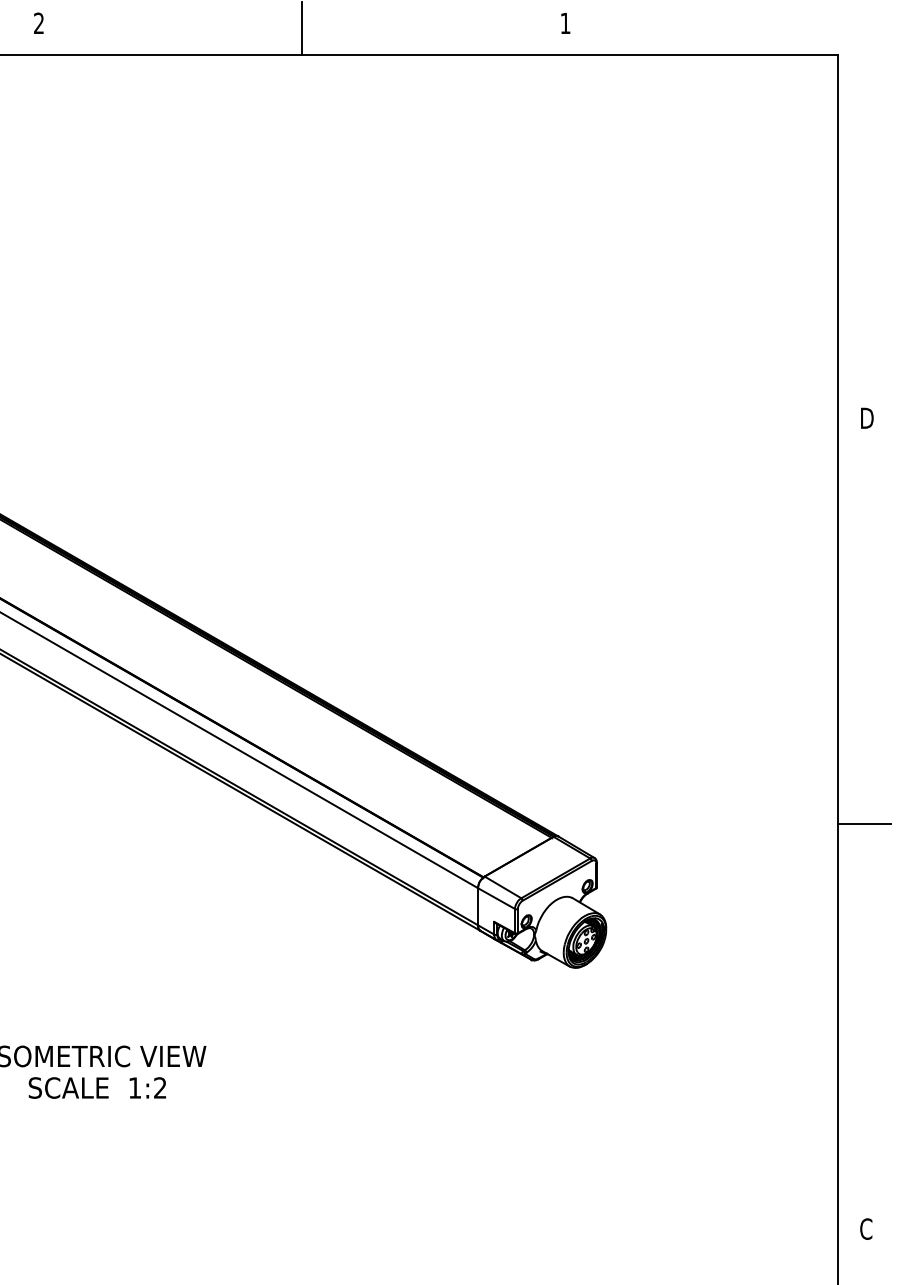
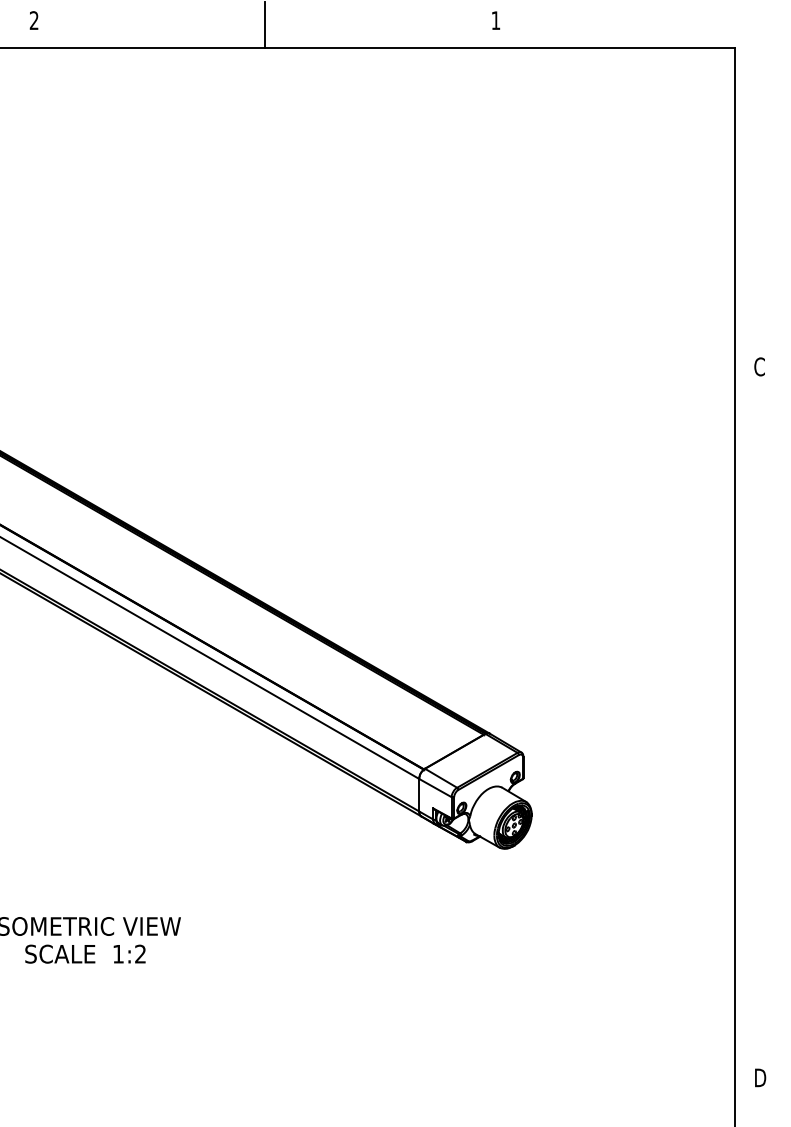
text: (866, 418) -> (759, 367), D -> C
line: (863, 823) -> (757, 722), removed
text: (866, 1228) -> (759, 1077), C -> D

